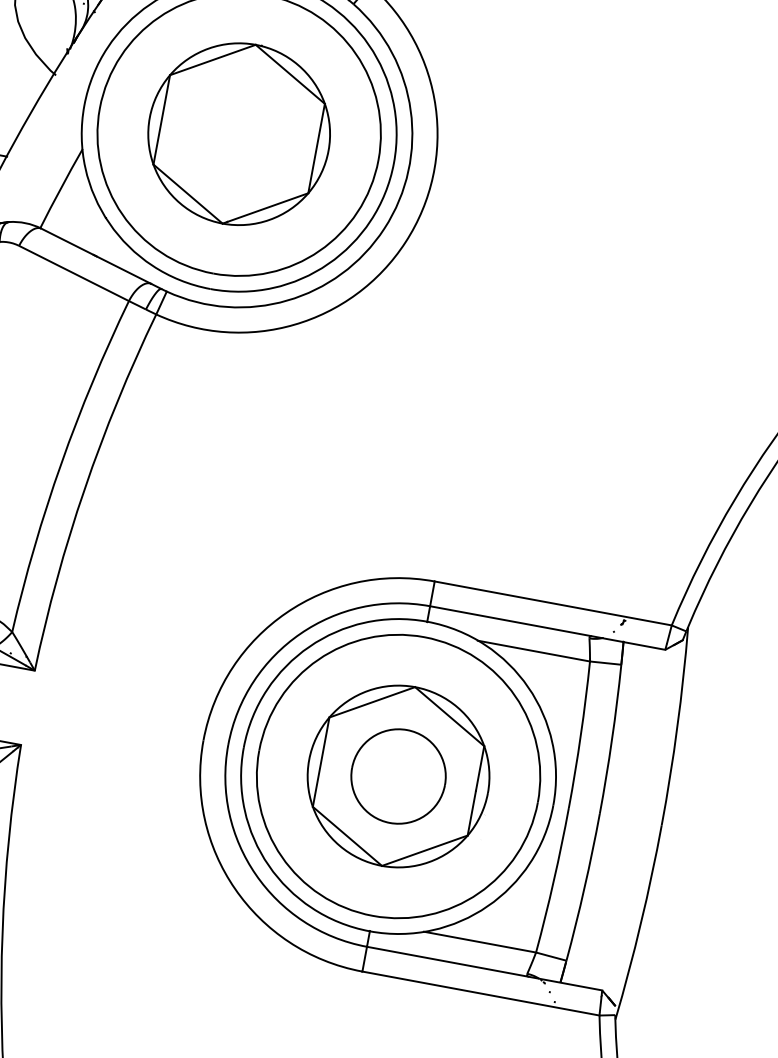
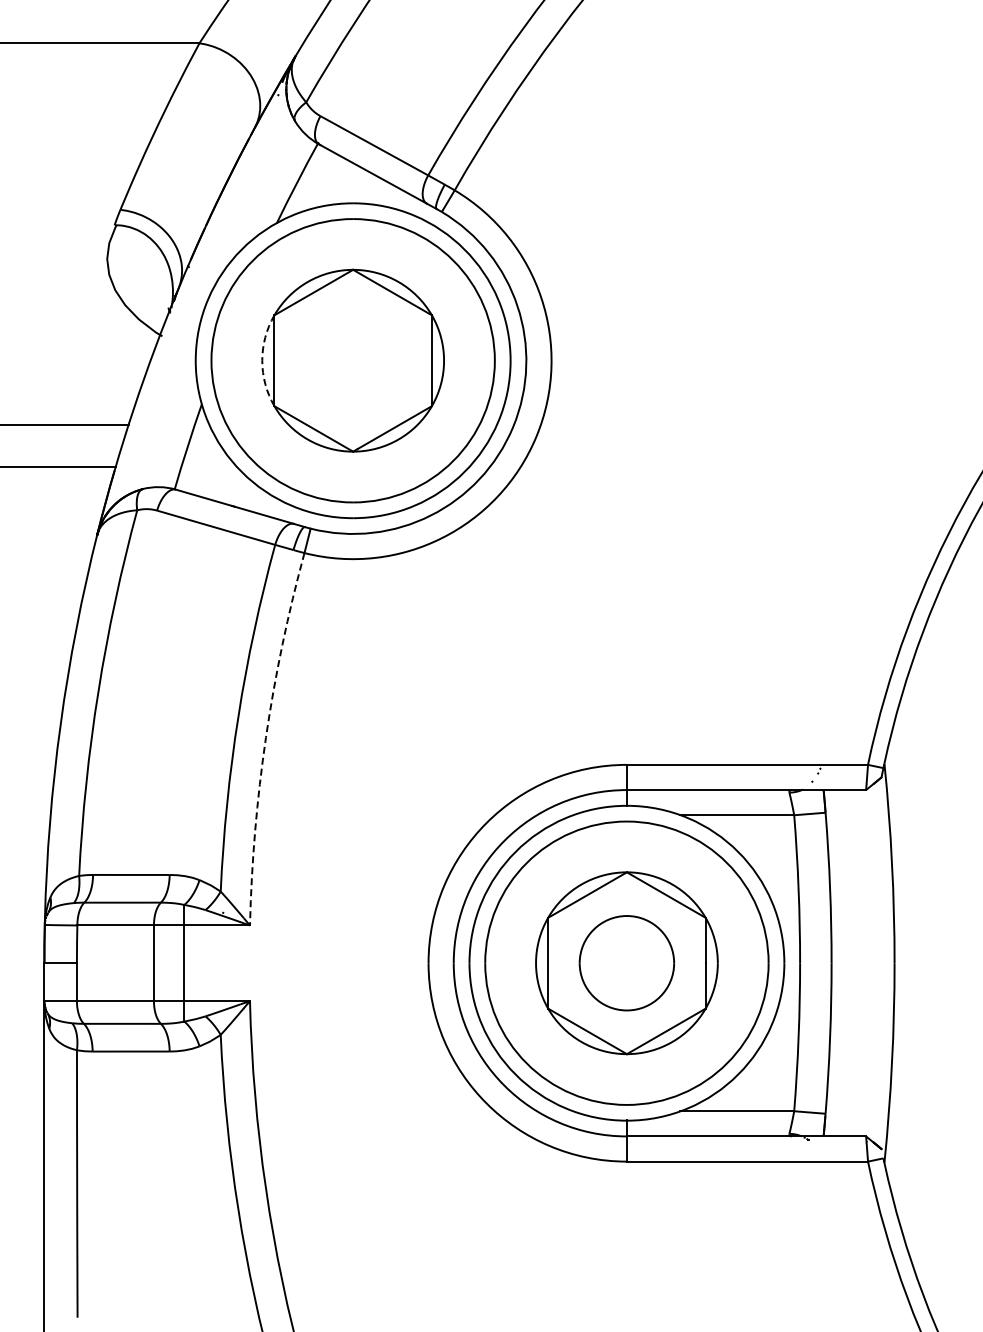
arc: (150, 117) -> (262, 360), solid -> dashed
arc: (84, 488) -> (265, 737), solid -> dashed

